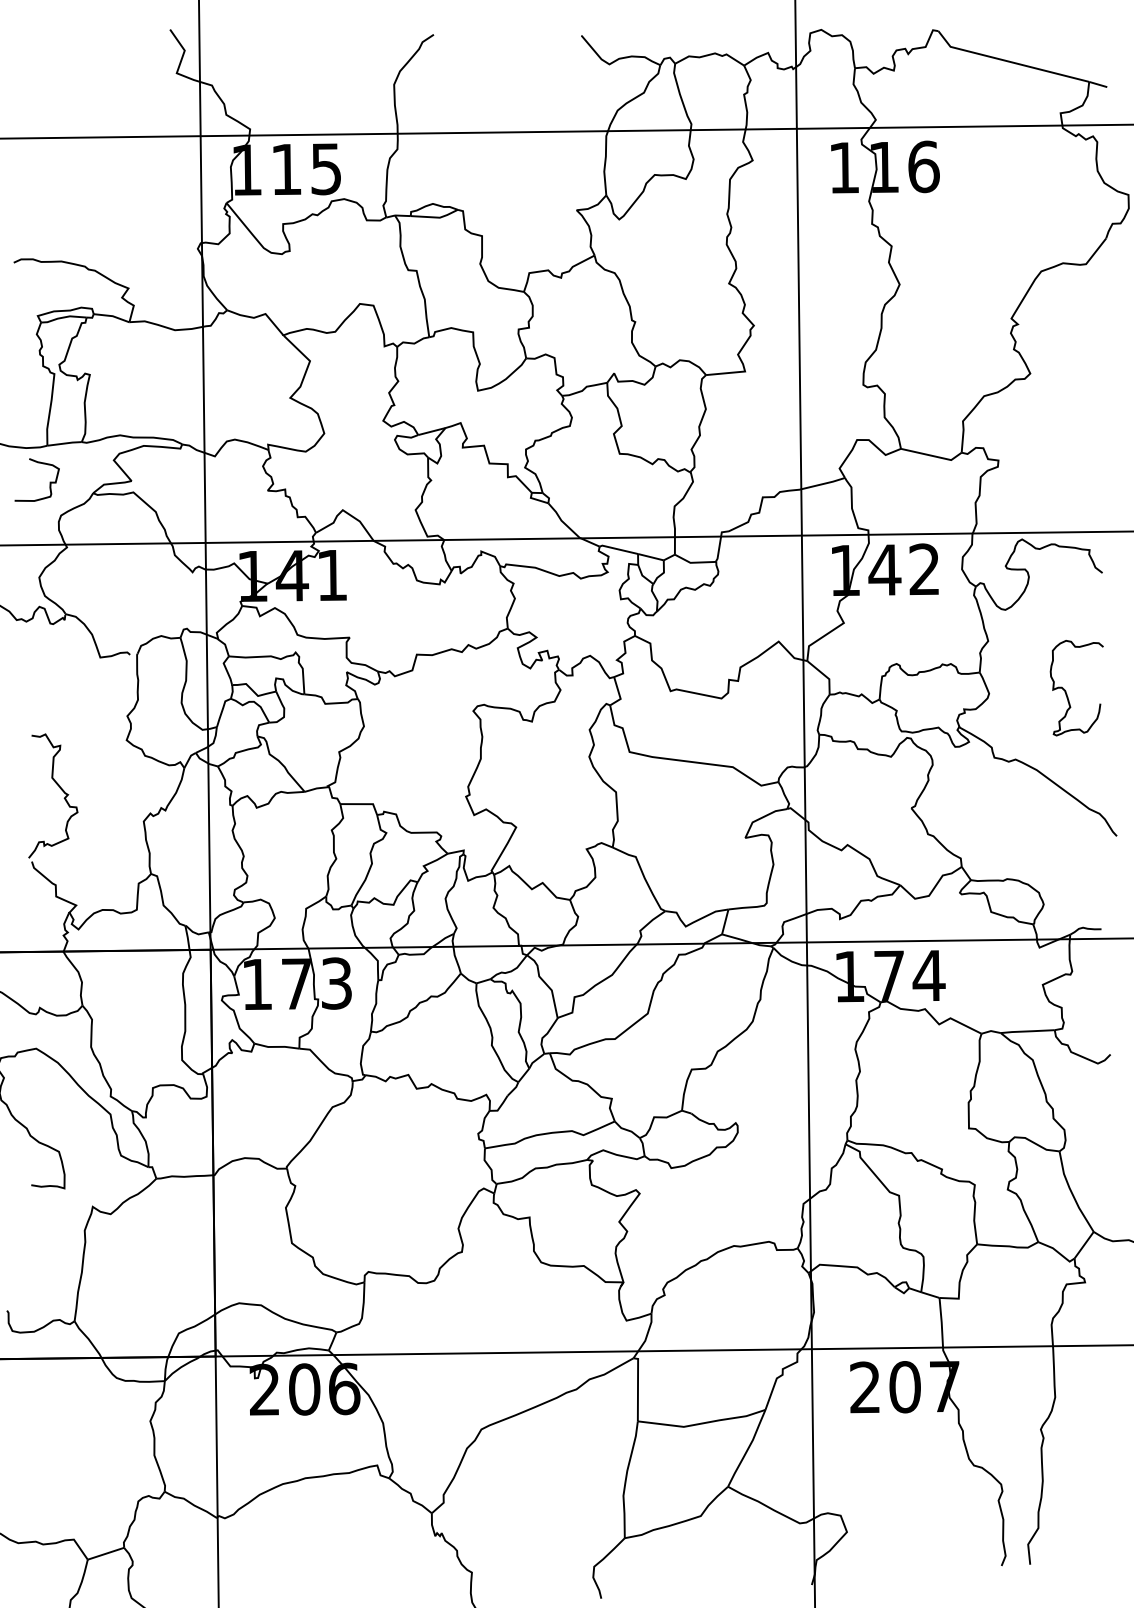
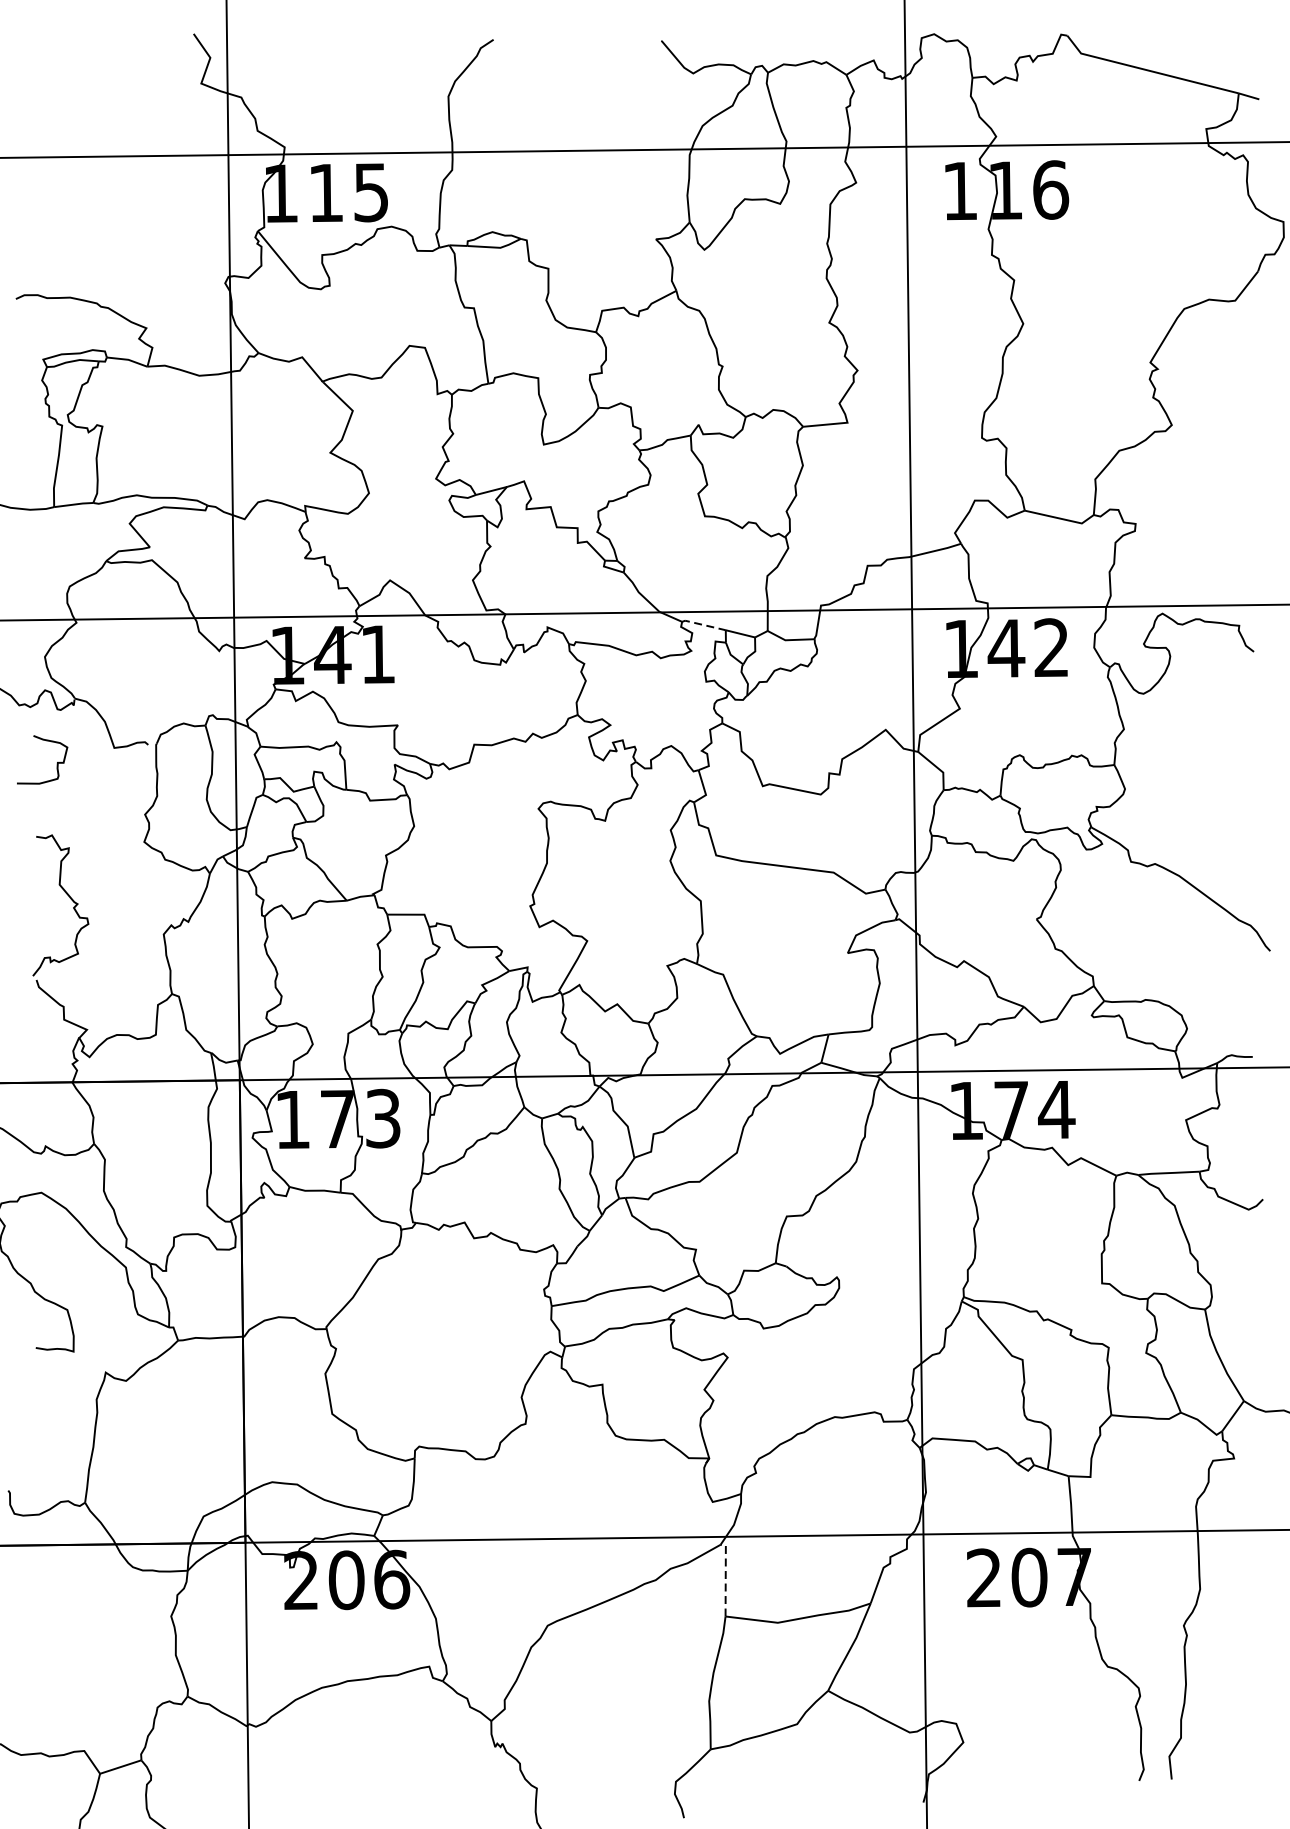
curve: (49, 482) -> (56, 762), moved
line: (618, 549) -> (703, 625), solid -> dashed
curve: (1066, 691) -> (1212, 786), removed
line: (637, 1386) -> (725, 1576), solid -> dashed

